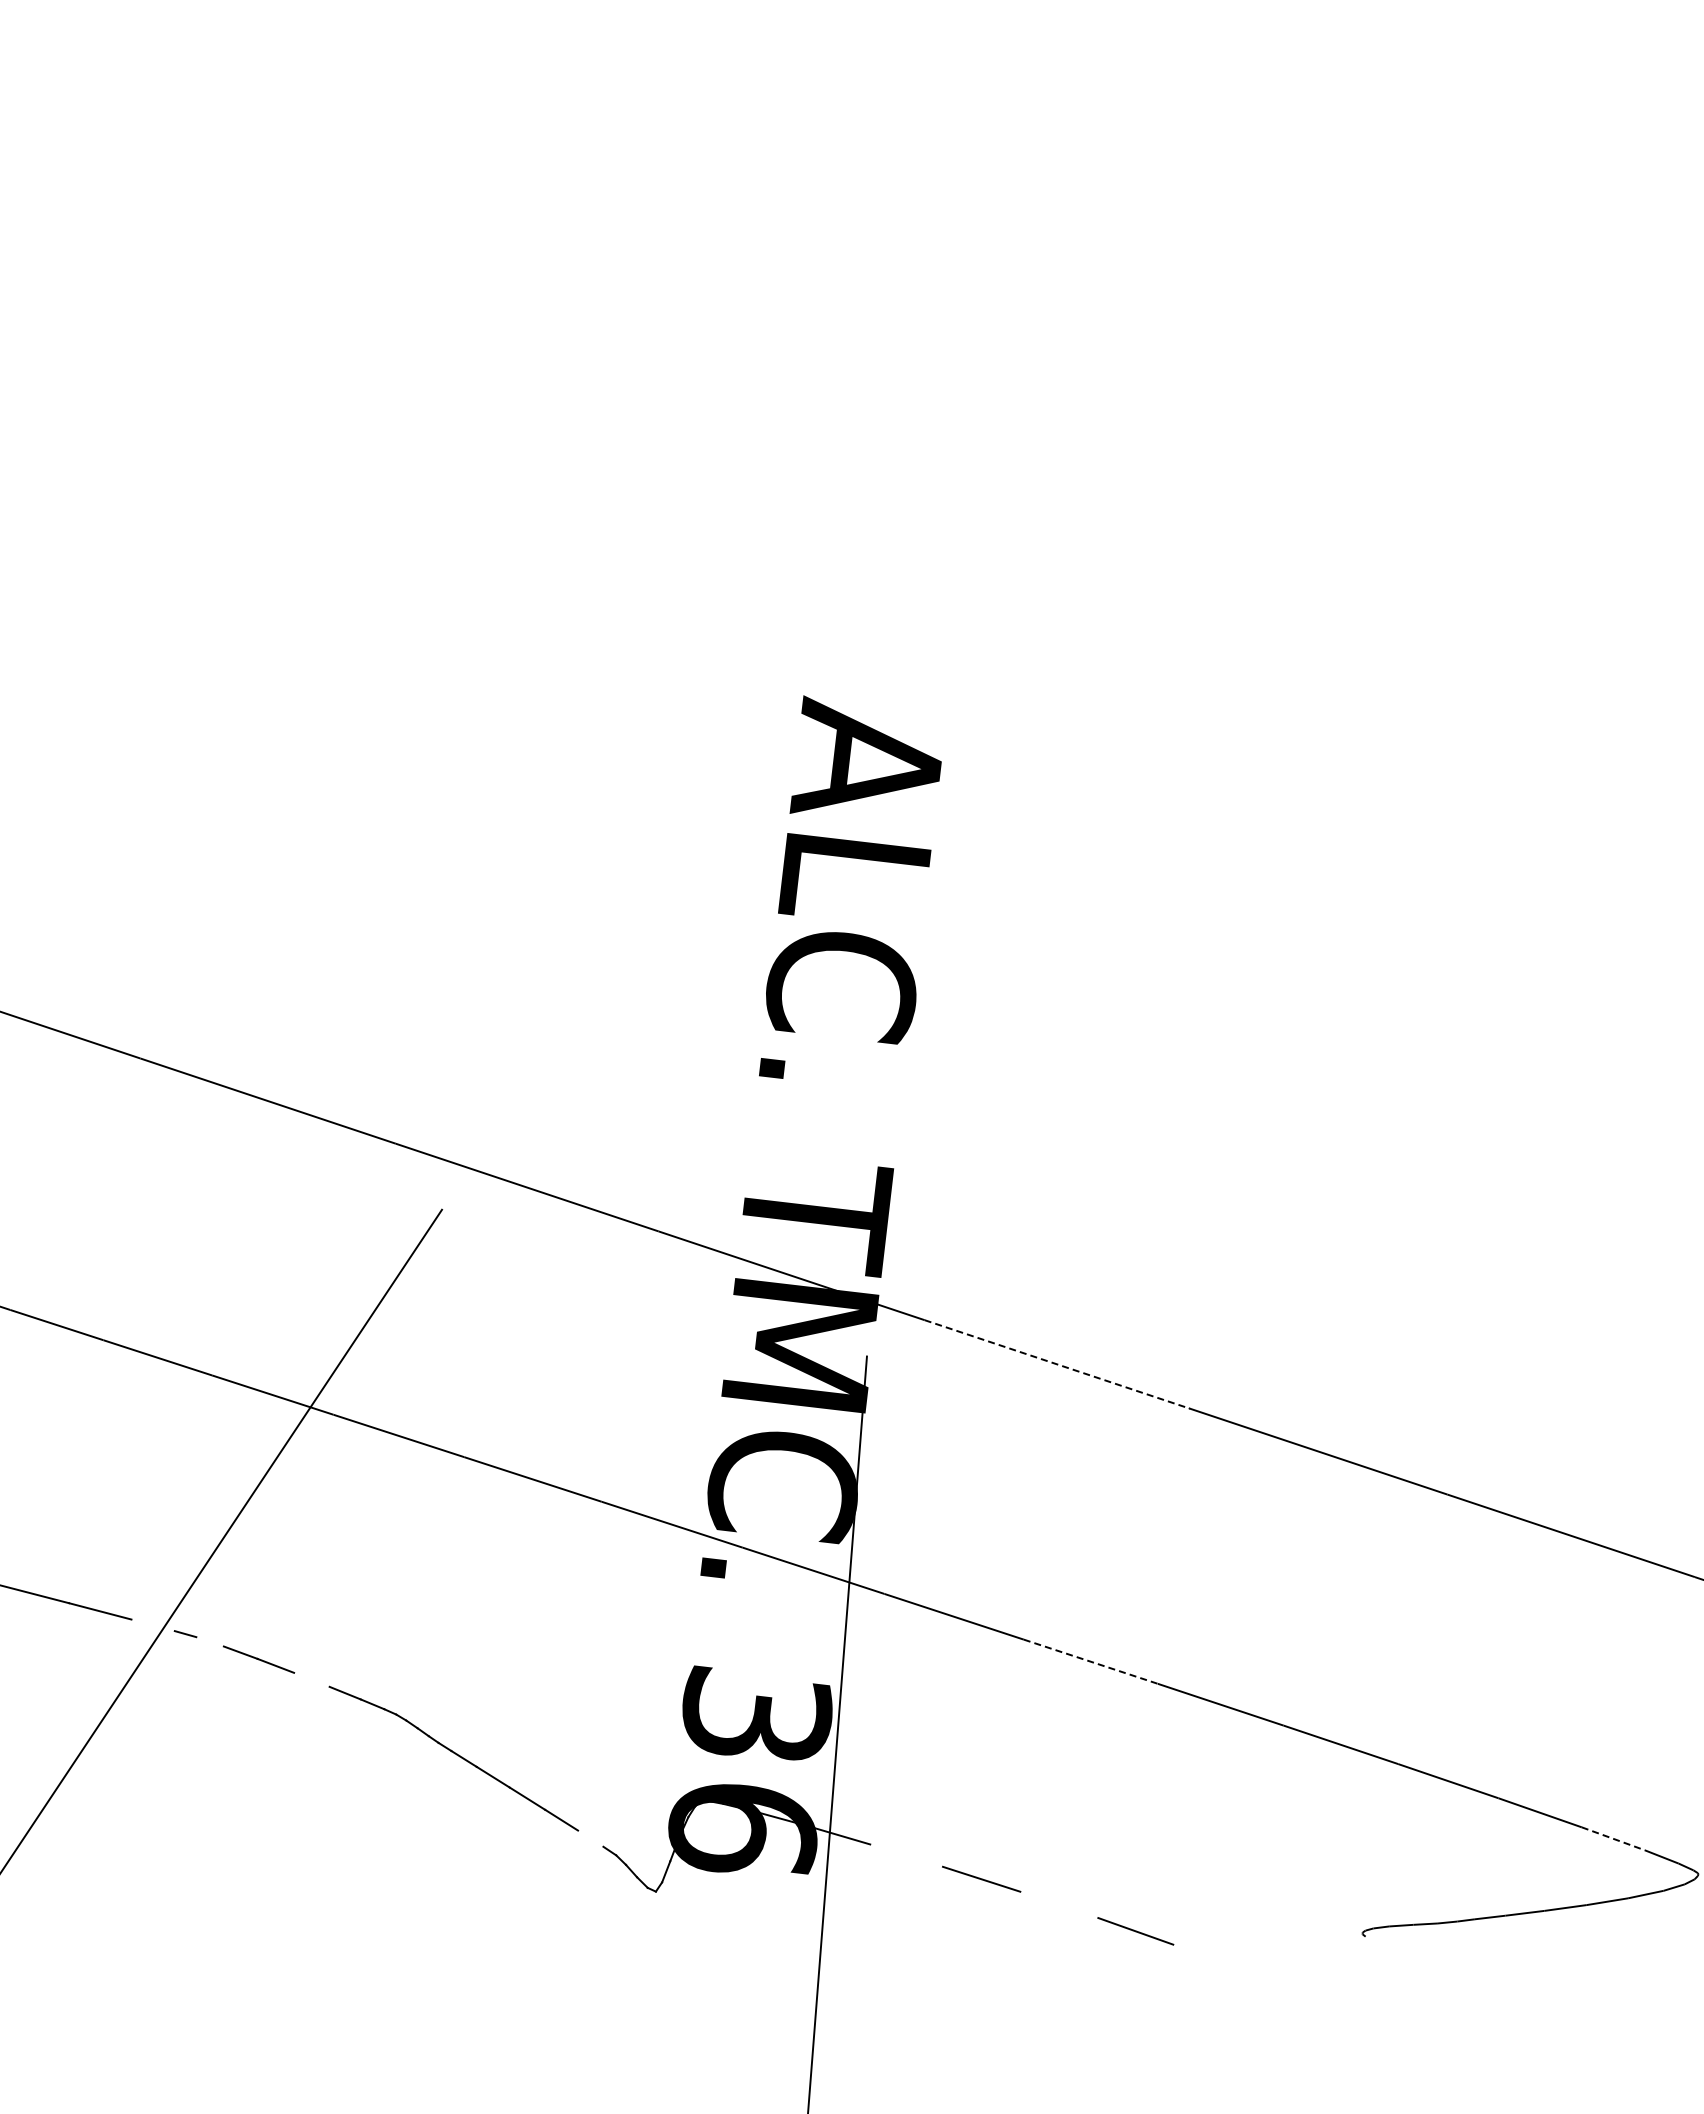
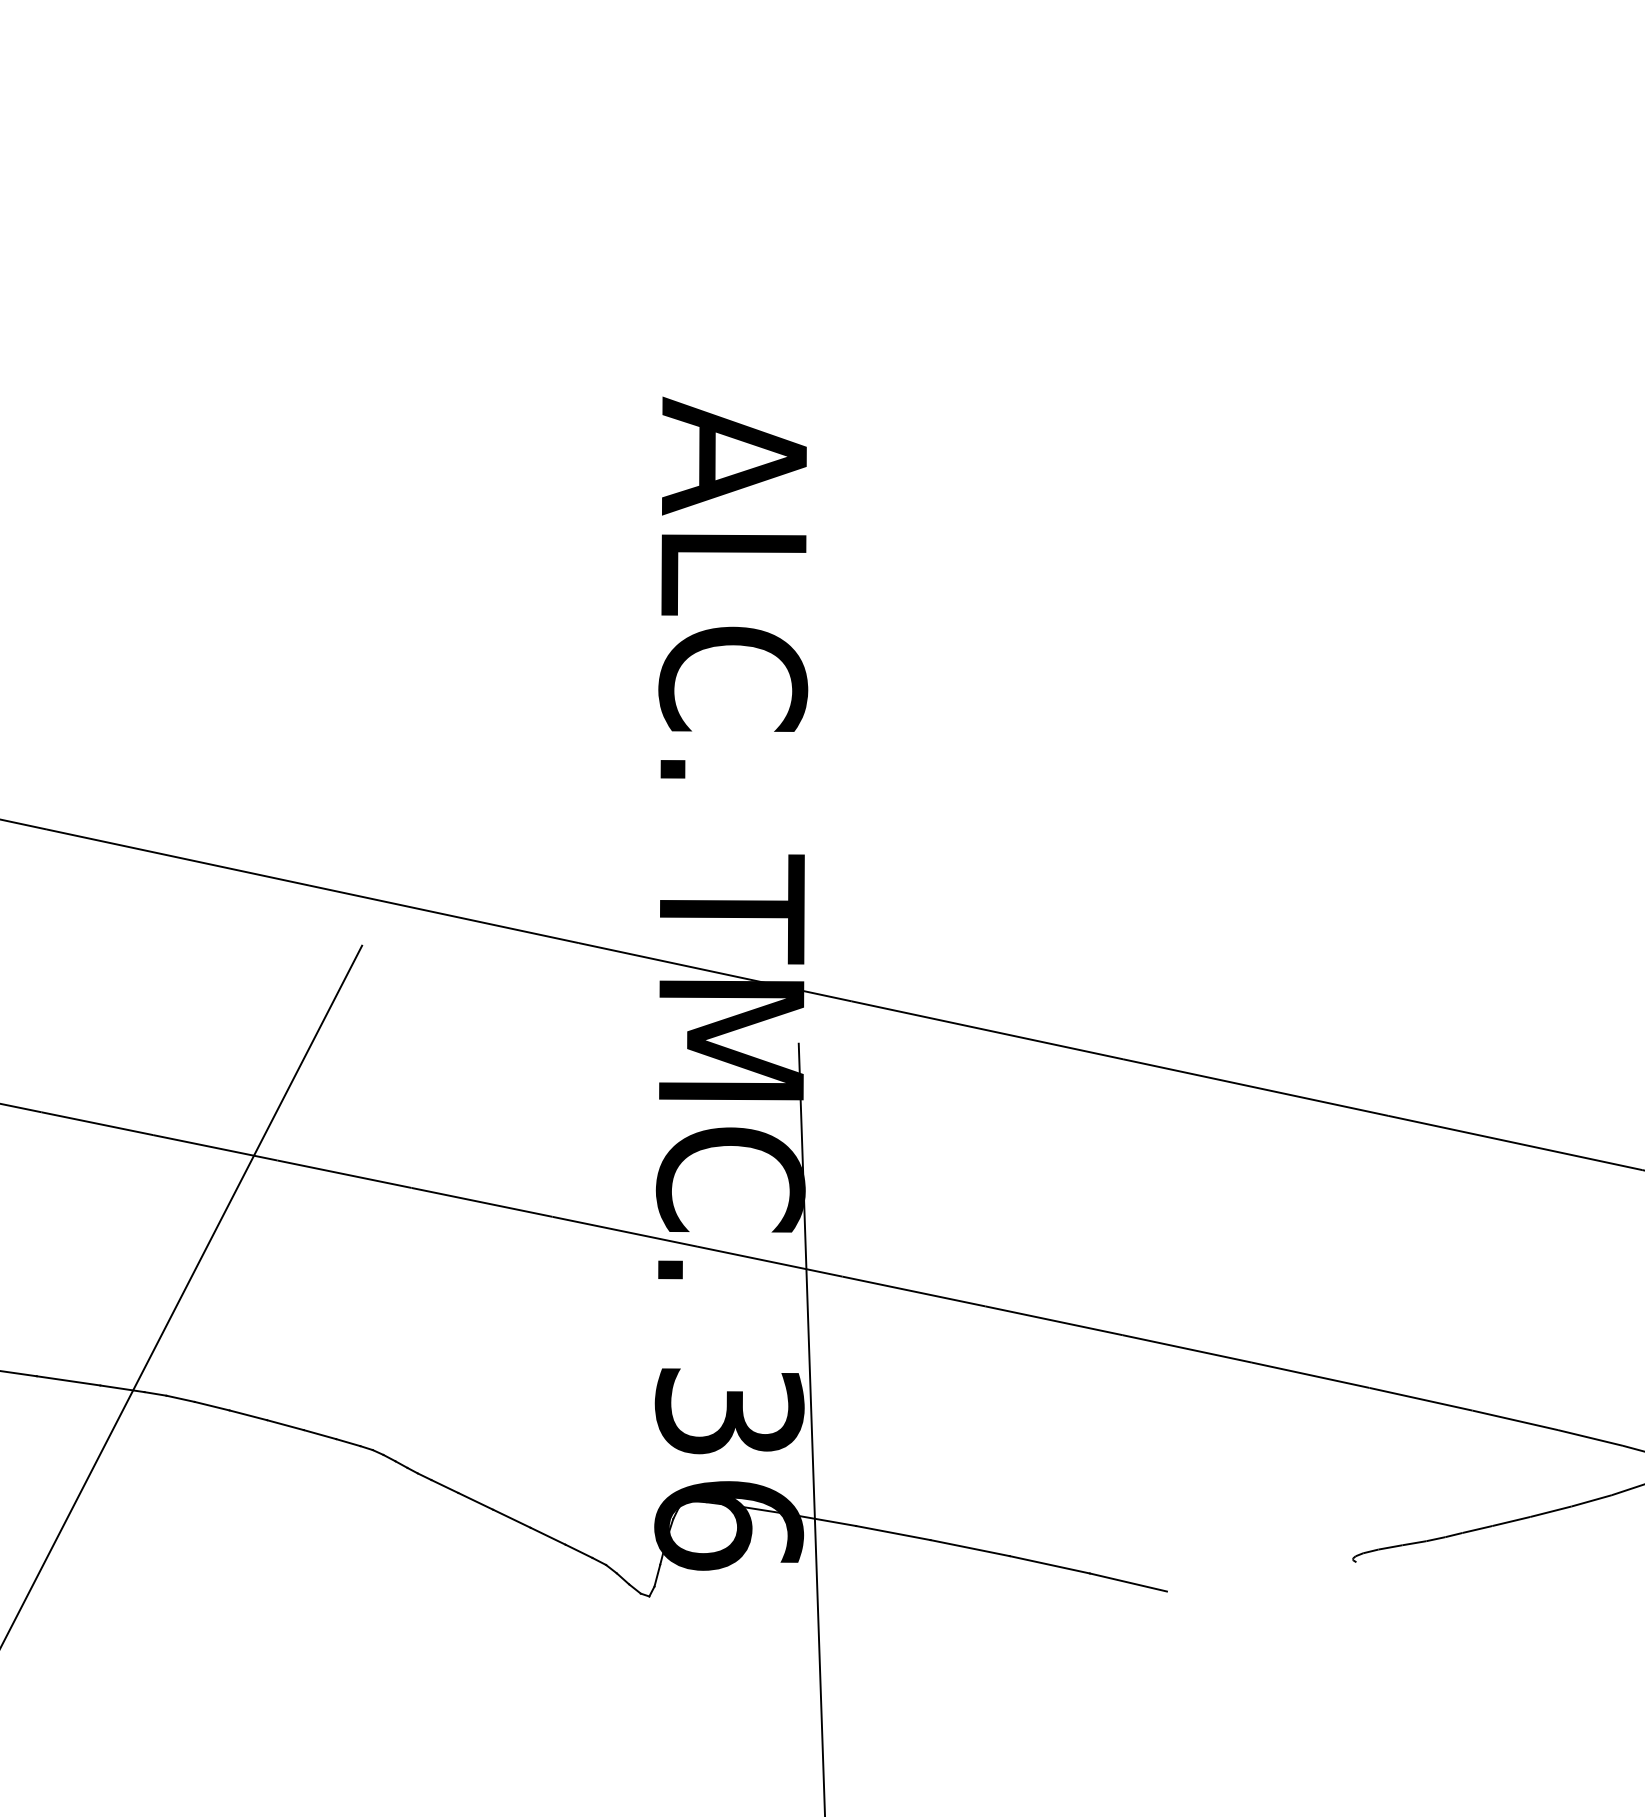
line: (1057, 1364) -> (988, 1030), dashed -> solid
line: (152, 1625) -> (121, 1389), added
line: (209, 1641) -> (180, 1398), added
line: (1090, 1661) -> (1053, 1320), dashed -> solid
line: (311, 1679) -> (285, 1424), added
line: (590, 1838) -> (578, 1551), added
line: (1613, 1838) -> (1590, 1437), dashed -> solid
line: (906, 1855) -> (893, 1532), added
line: (1059, 1904) -> (1050, 1564), added

